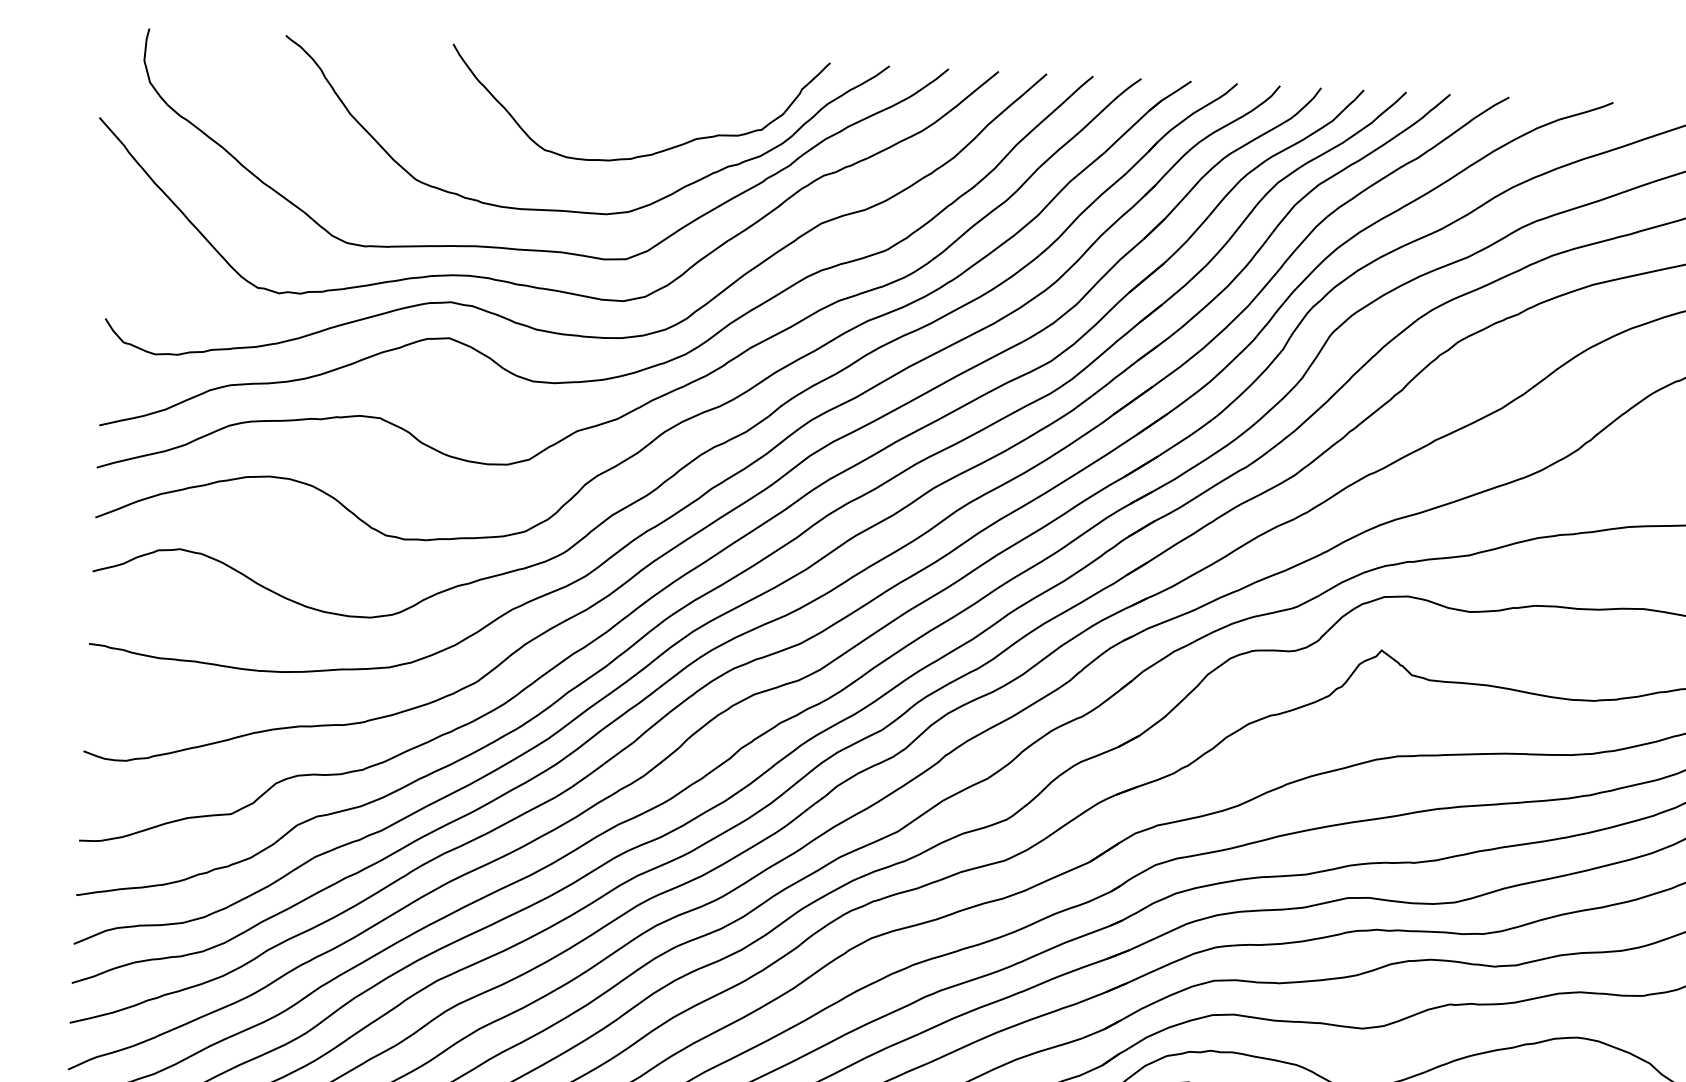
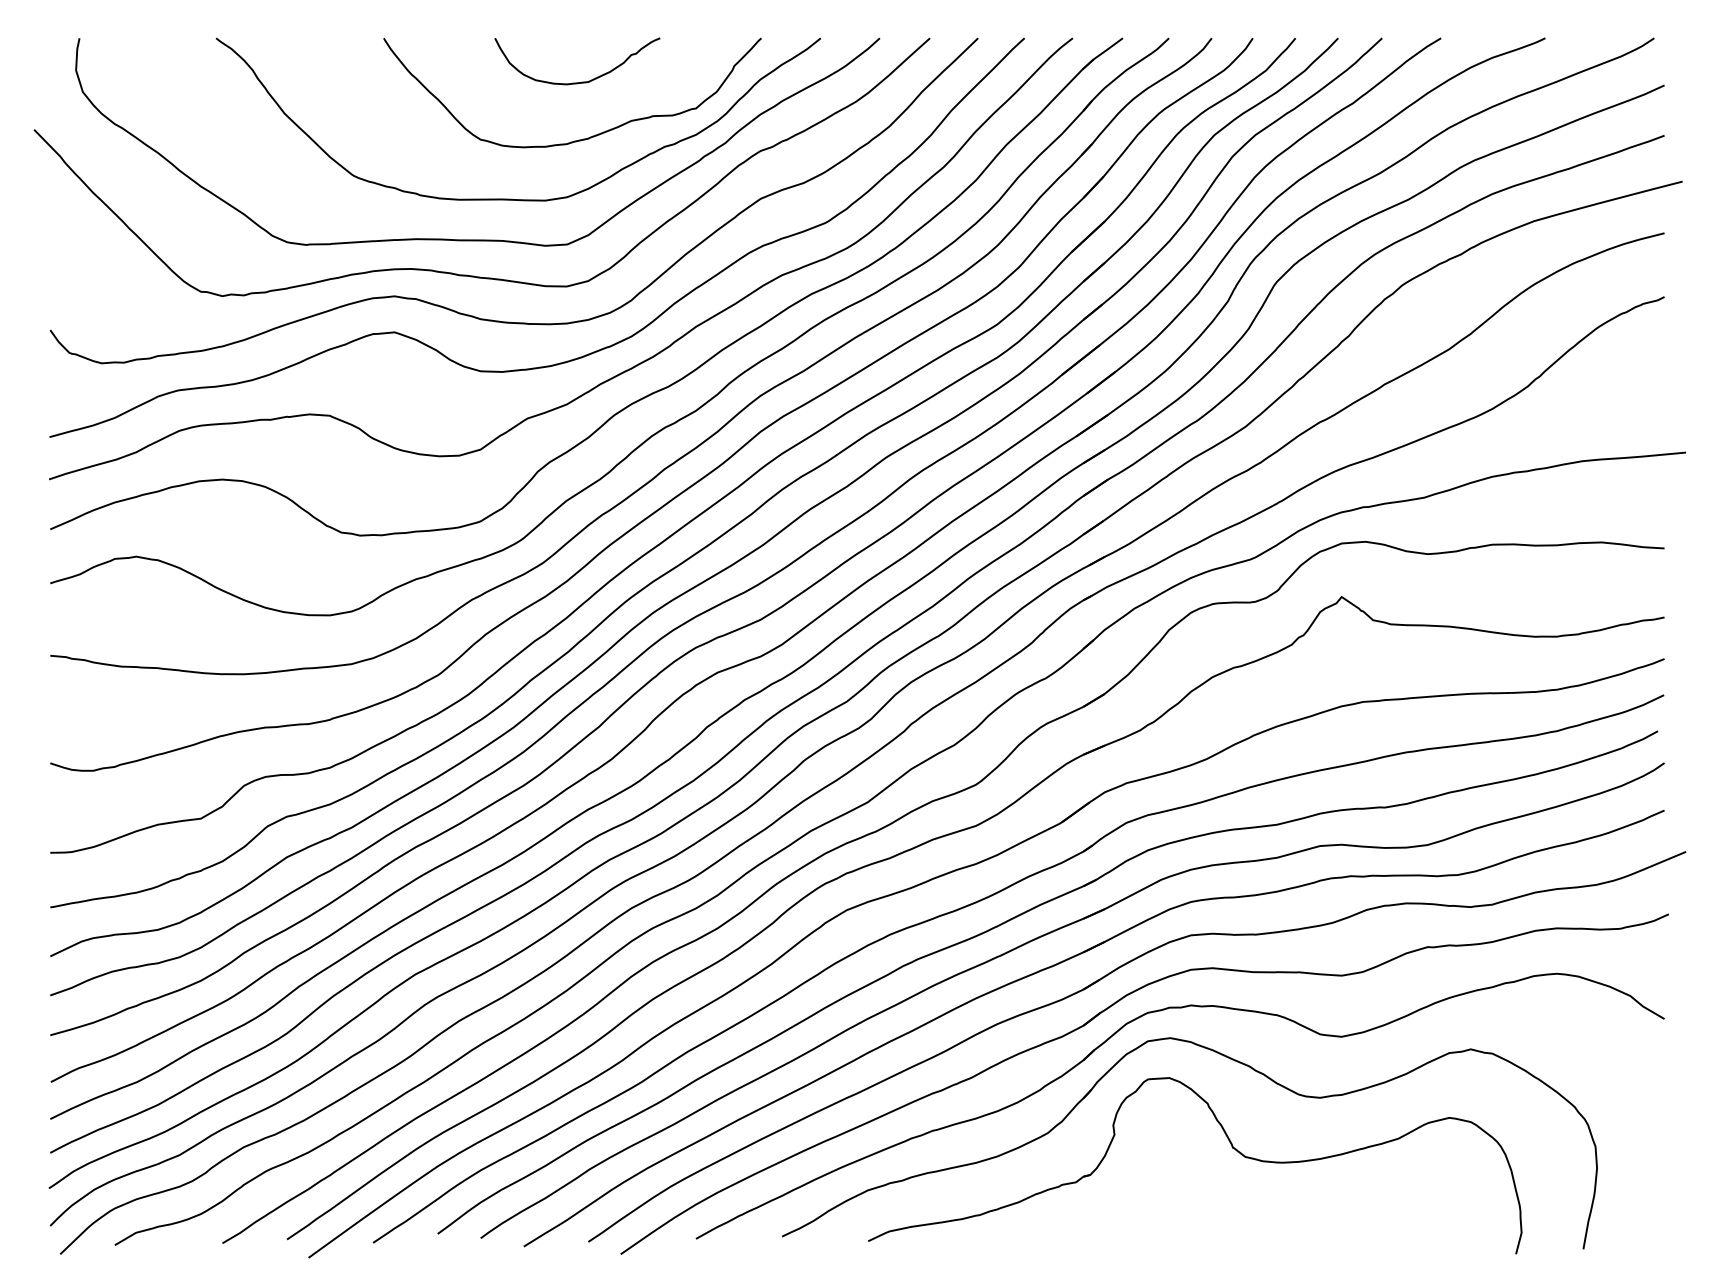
curve: (648, 97) -> (581, 81), added

